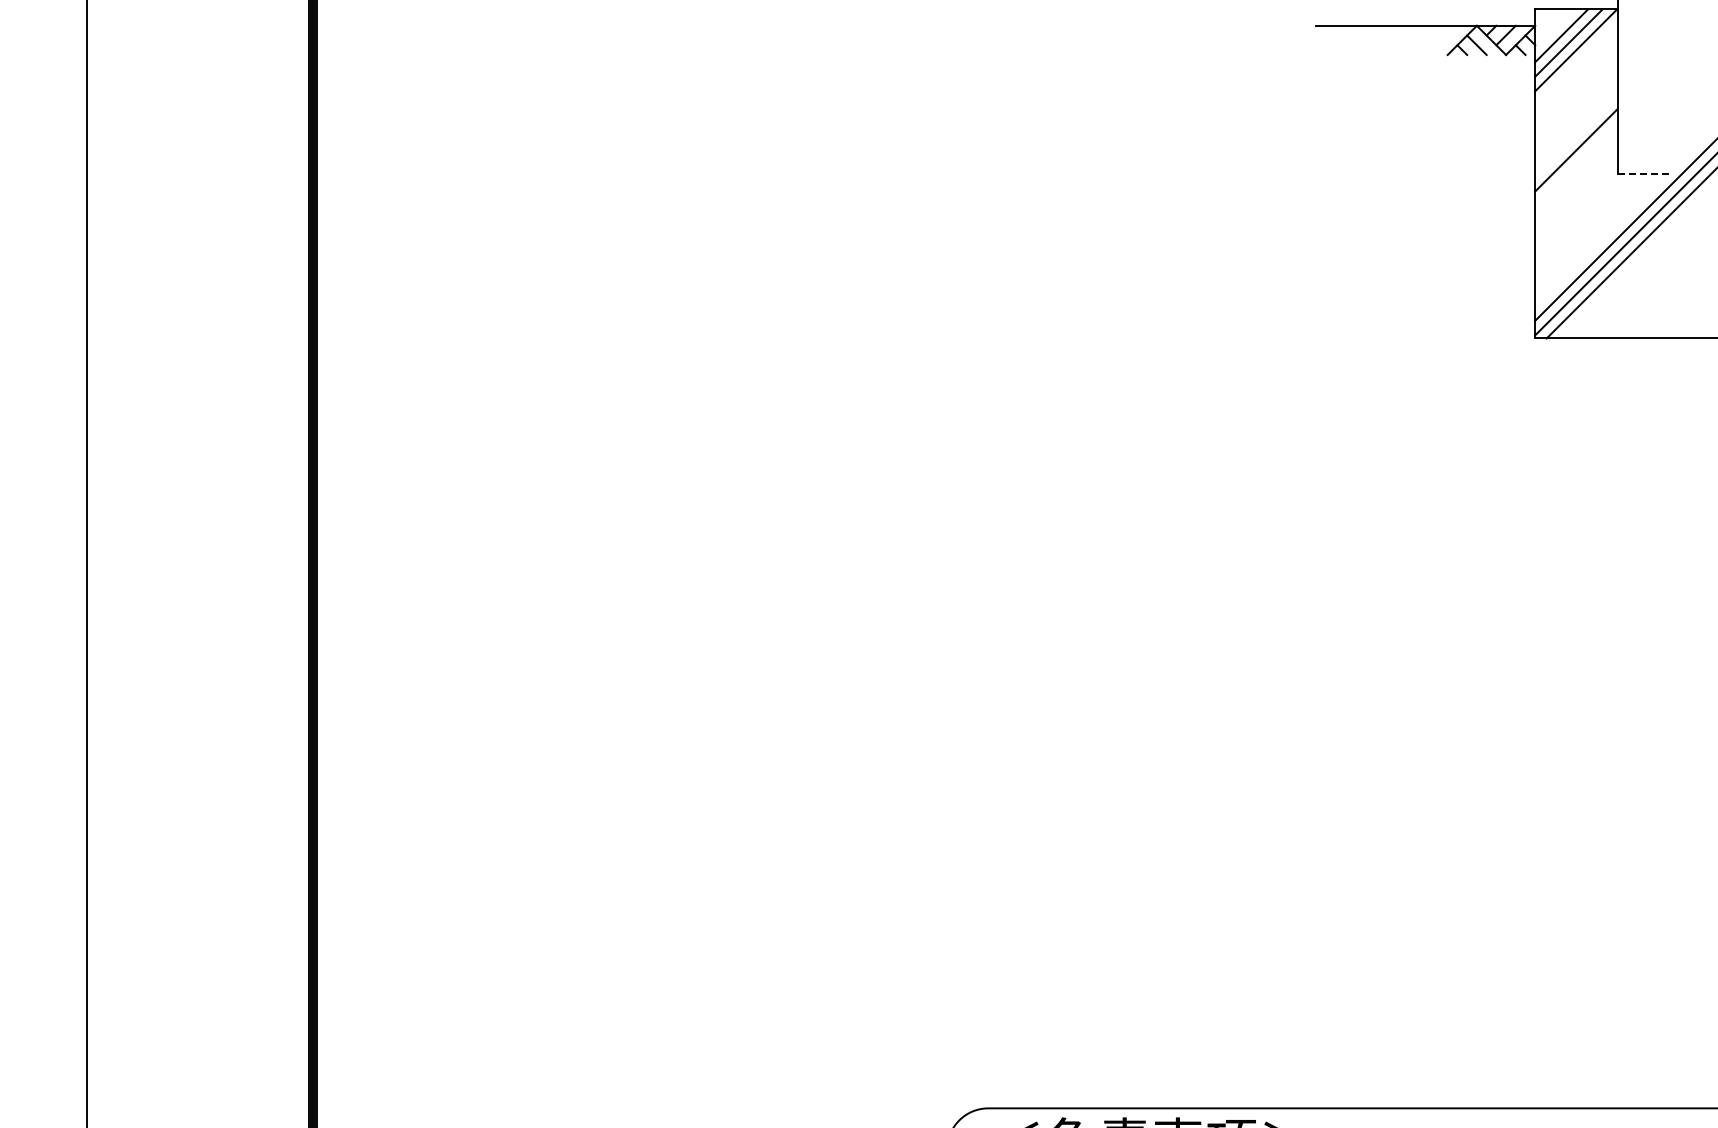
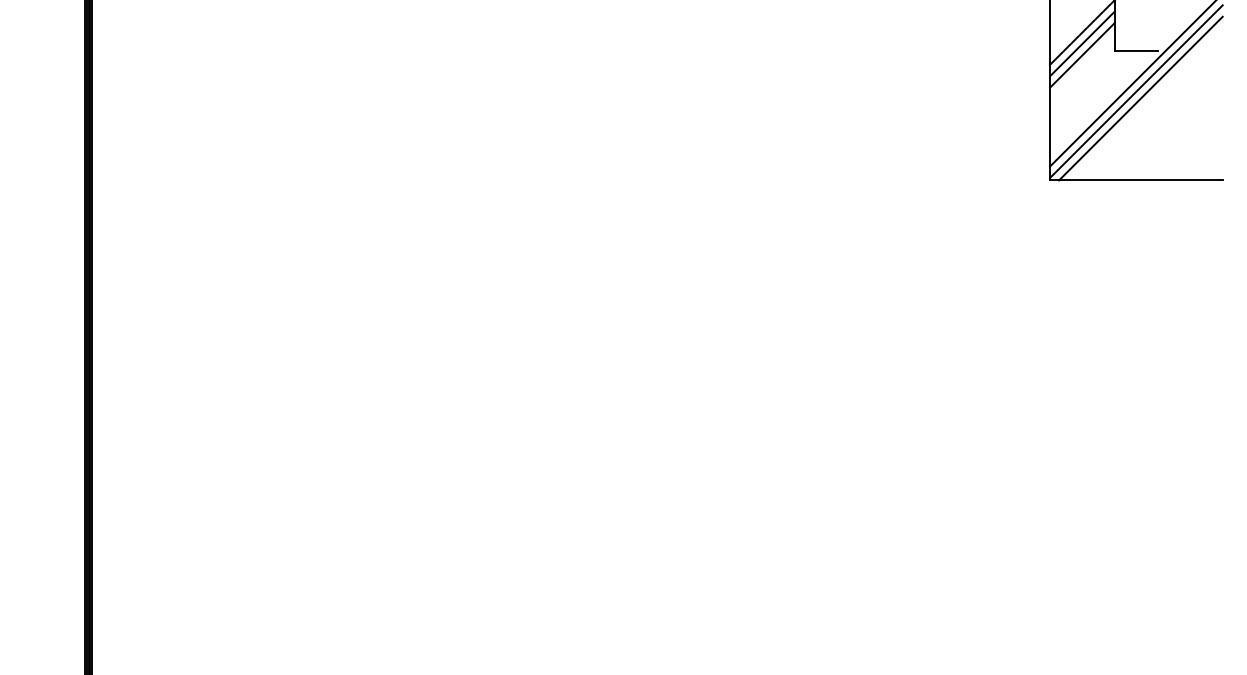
line: (1576, 164) -> (1082, 43), added
line: (1645, 173) -> (1136, 50), dashed -> solid
line: (1576, 179) -> (1082, 55), added

